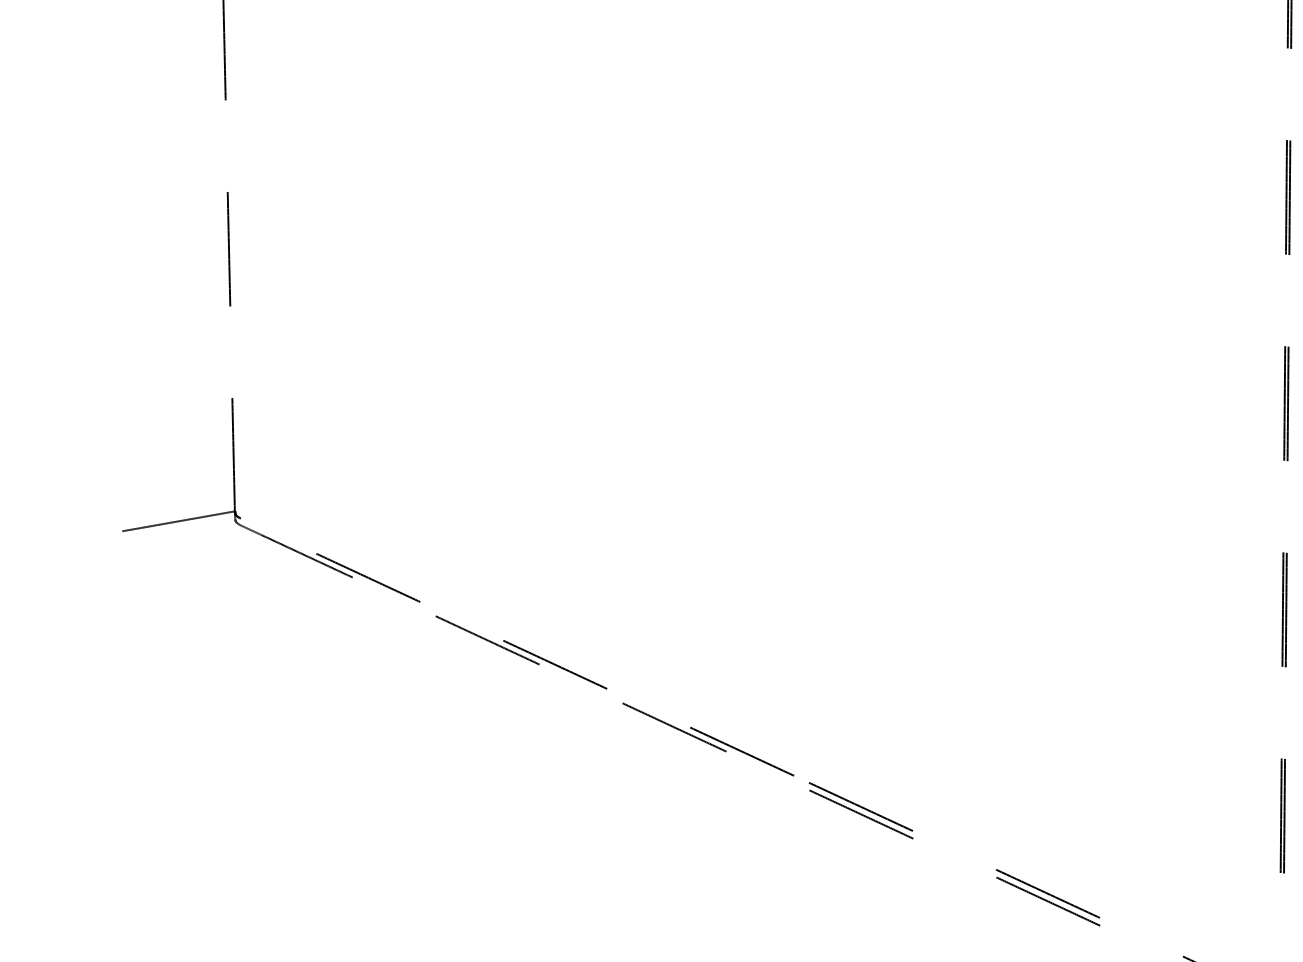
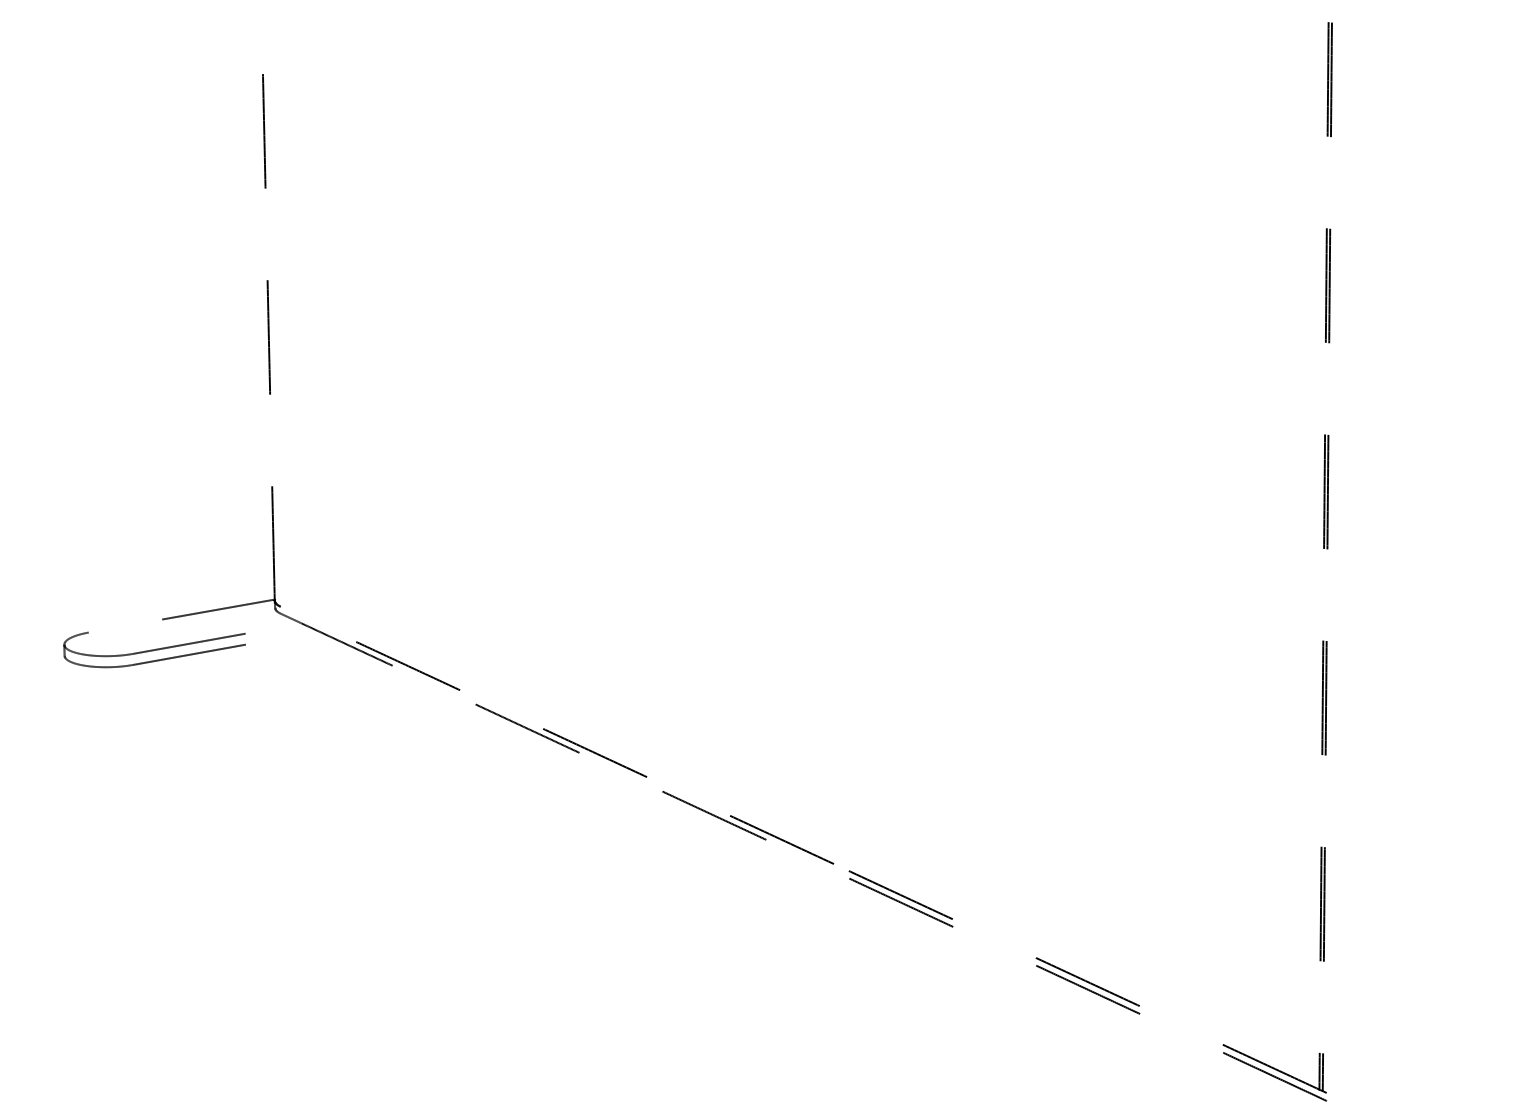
part: (114, 561) -> (154, 649), added

